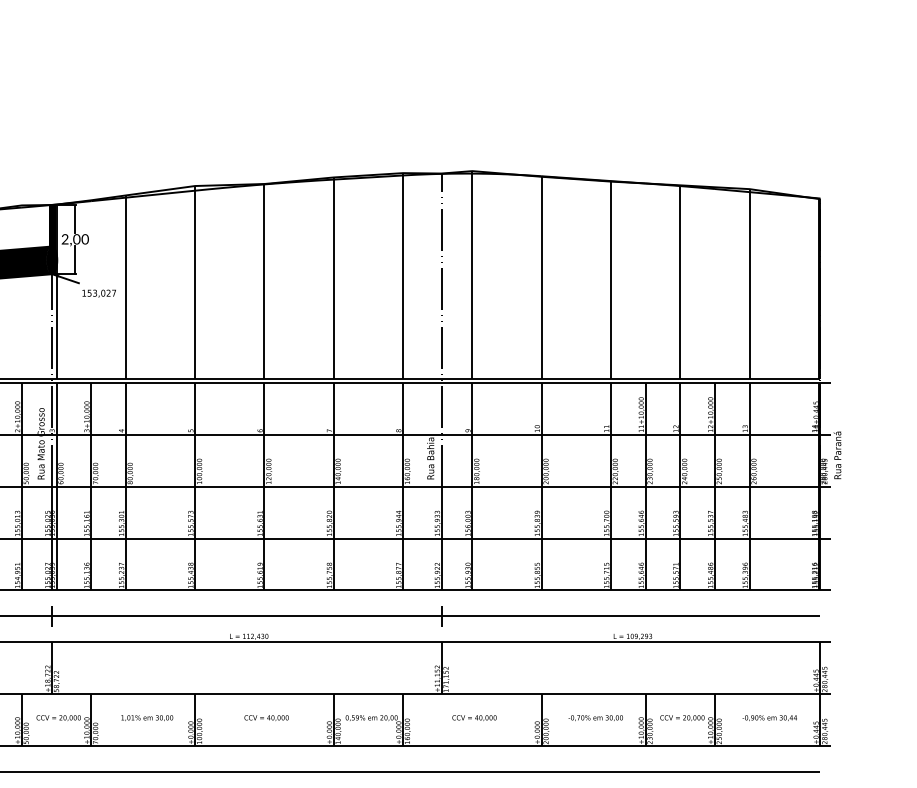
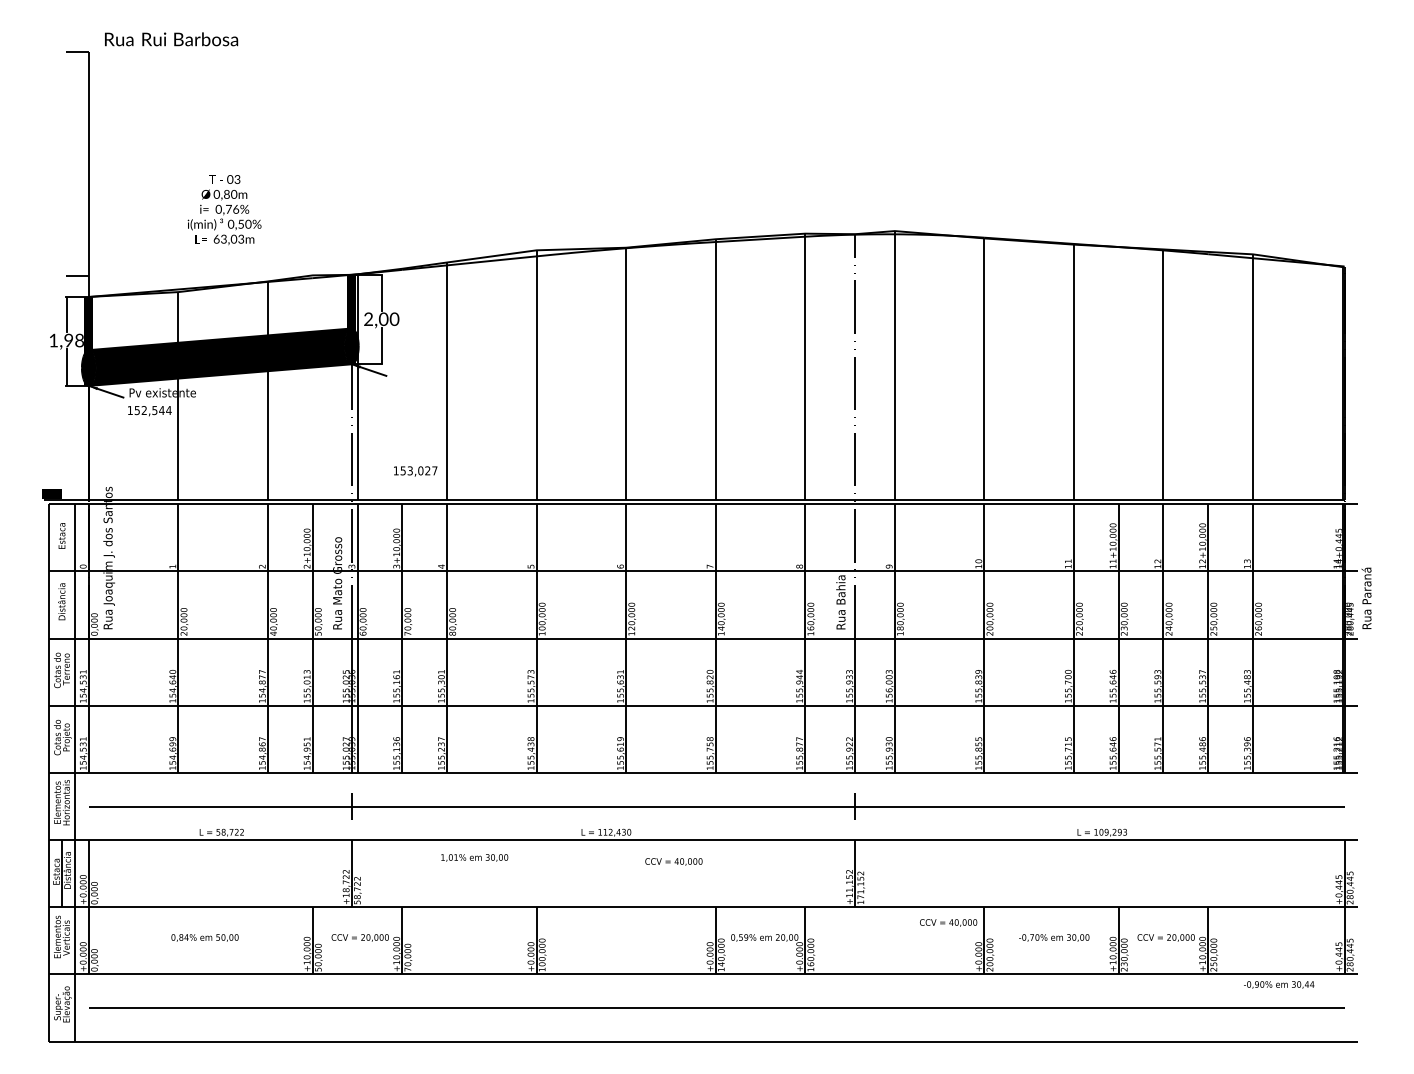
text: (99, 293) -> (415, 471), moved
text: (147, 717) -> (474, 857), moved
text: (266, 717) -> (673, 861), moved
text: (474, 717) -> (948, 922), moved
text: (770, 717) -> (1279, 984), moved

